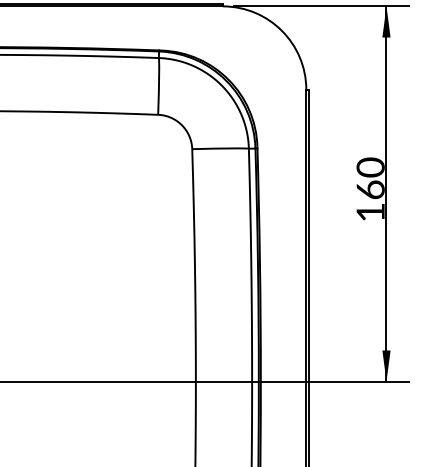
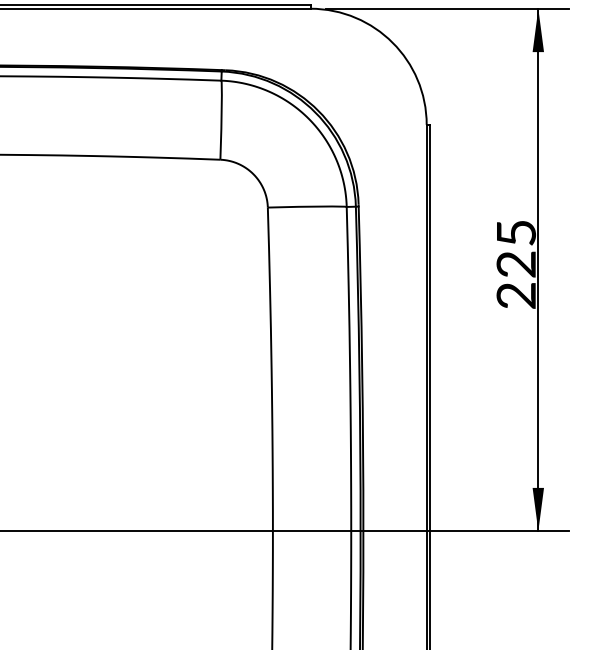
text: (370, 189) -> (516, 263), 160 -> 225

